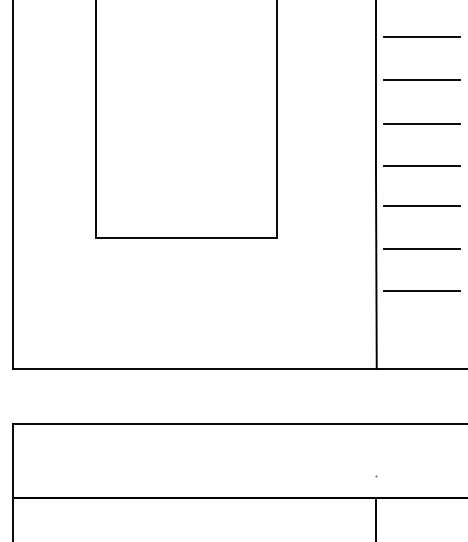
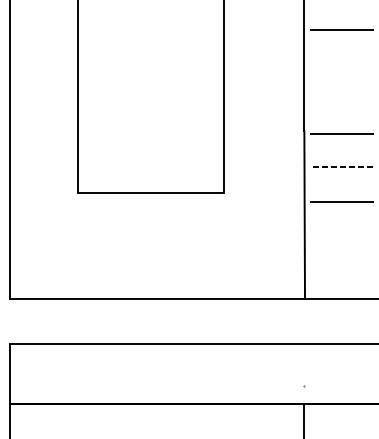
line: (422, 80) -> (342, 65), removed
line: (421, 123) -> (341, 100), removed
line: (421, 205) -> (341, 166), solid -> dashed
line: (421, 291) -> (341, 236), removed

